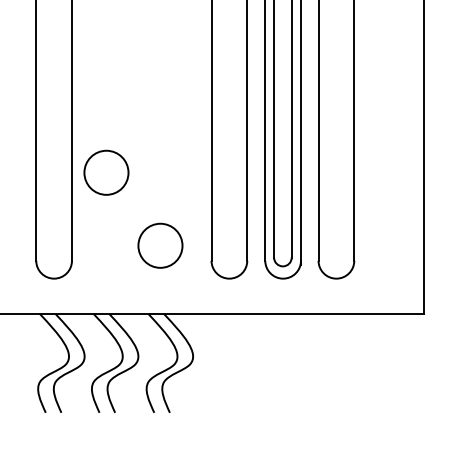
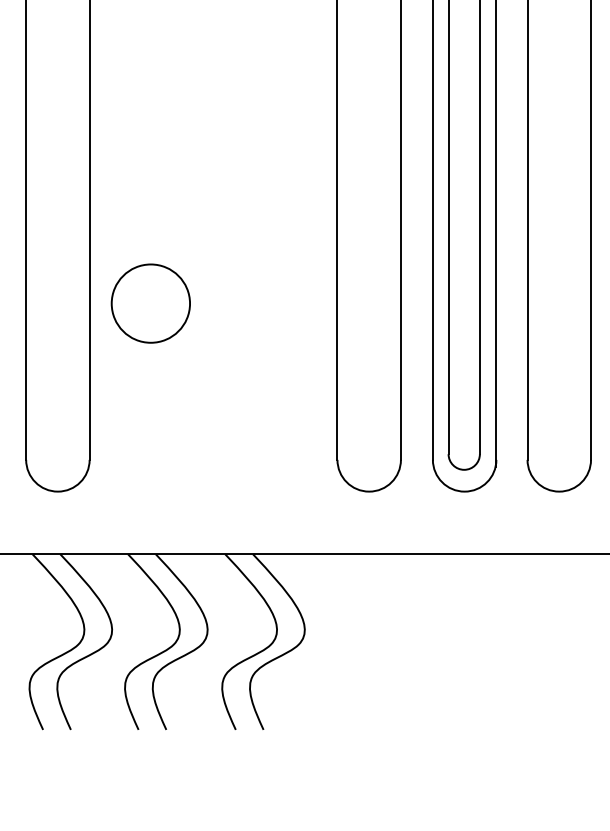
circle: (160, 245) -> (246, 432), removed

